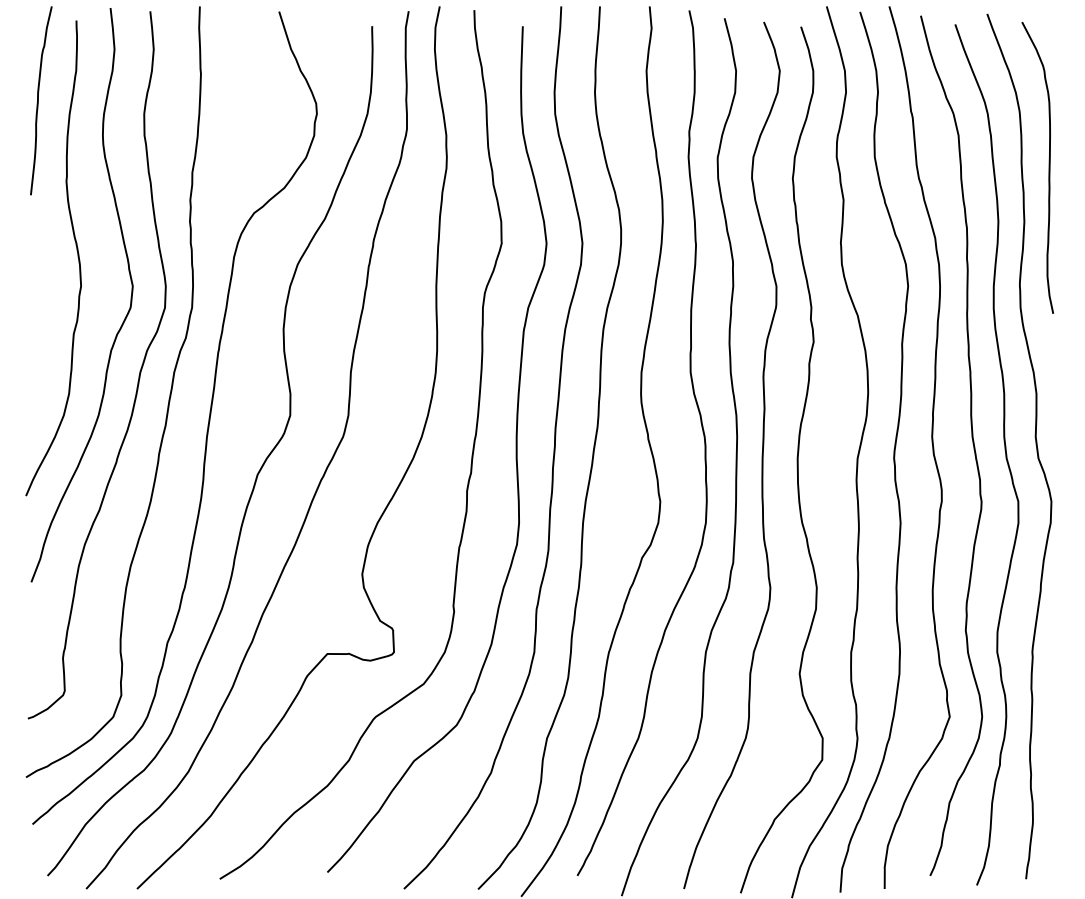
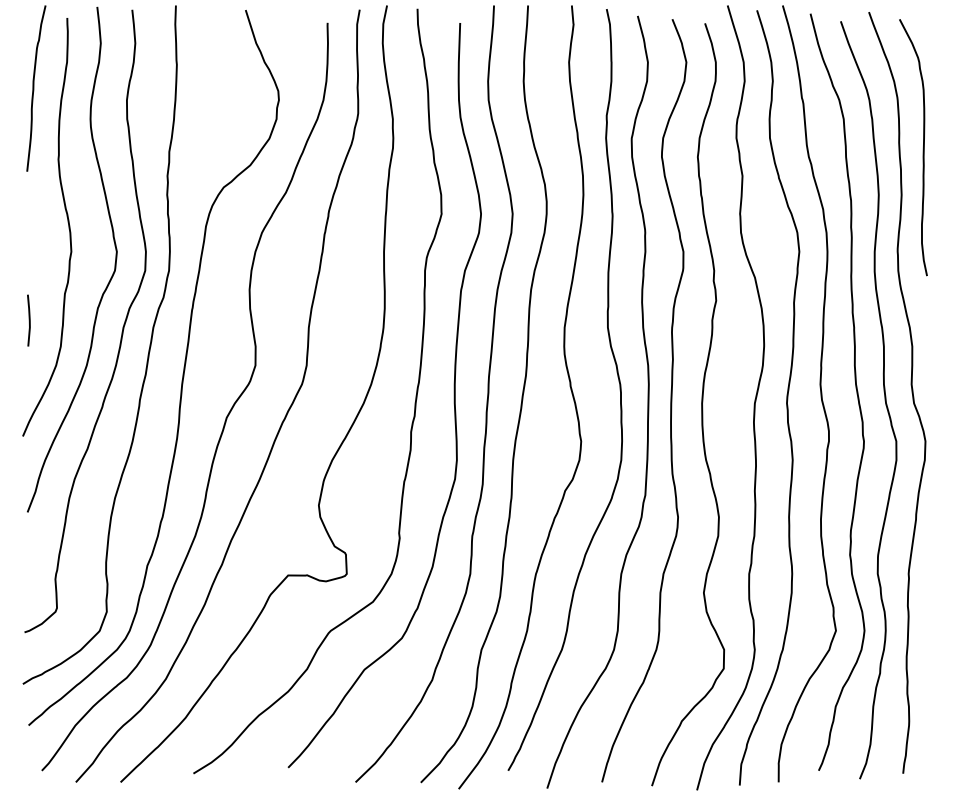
line: (32, 363) -> (28, 319), added

